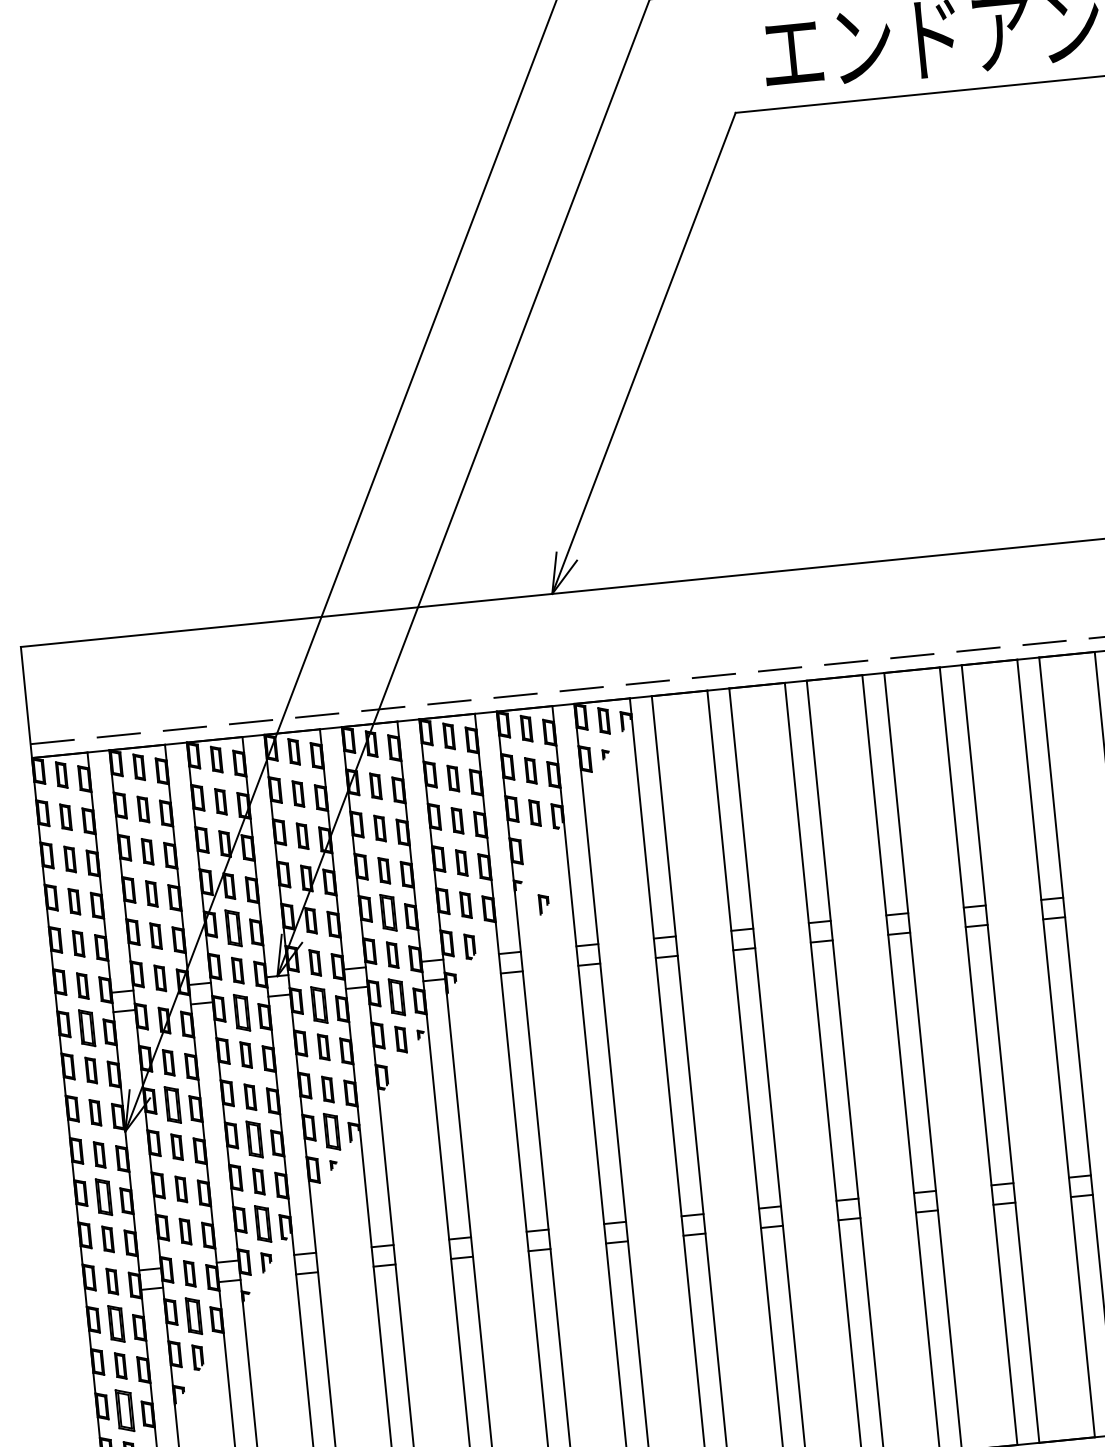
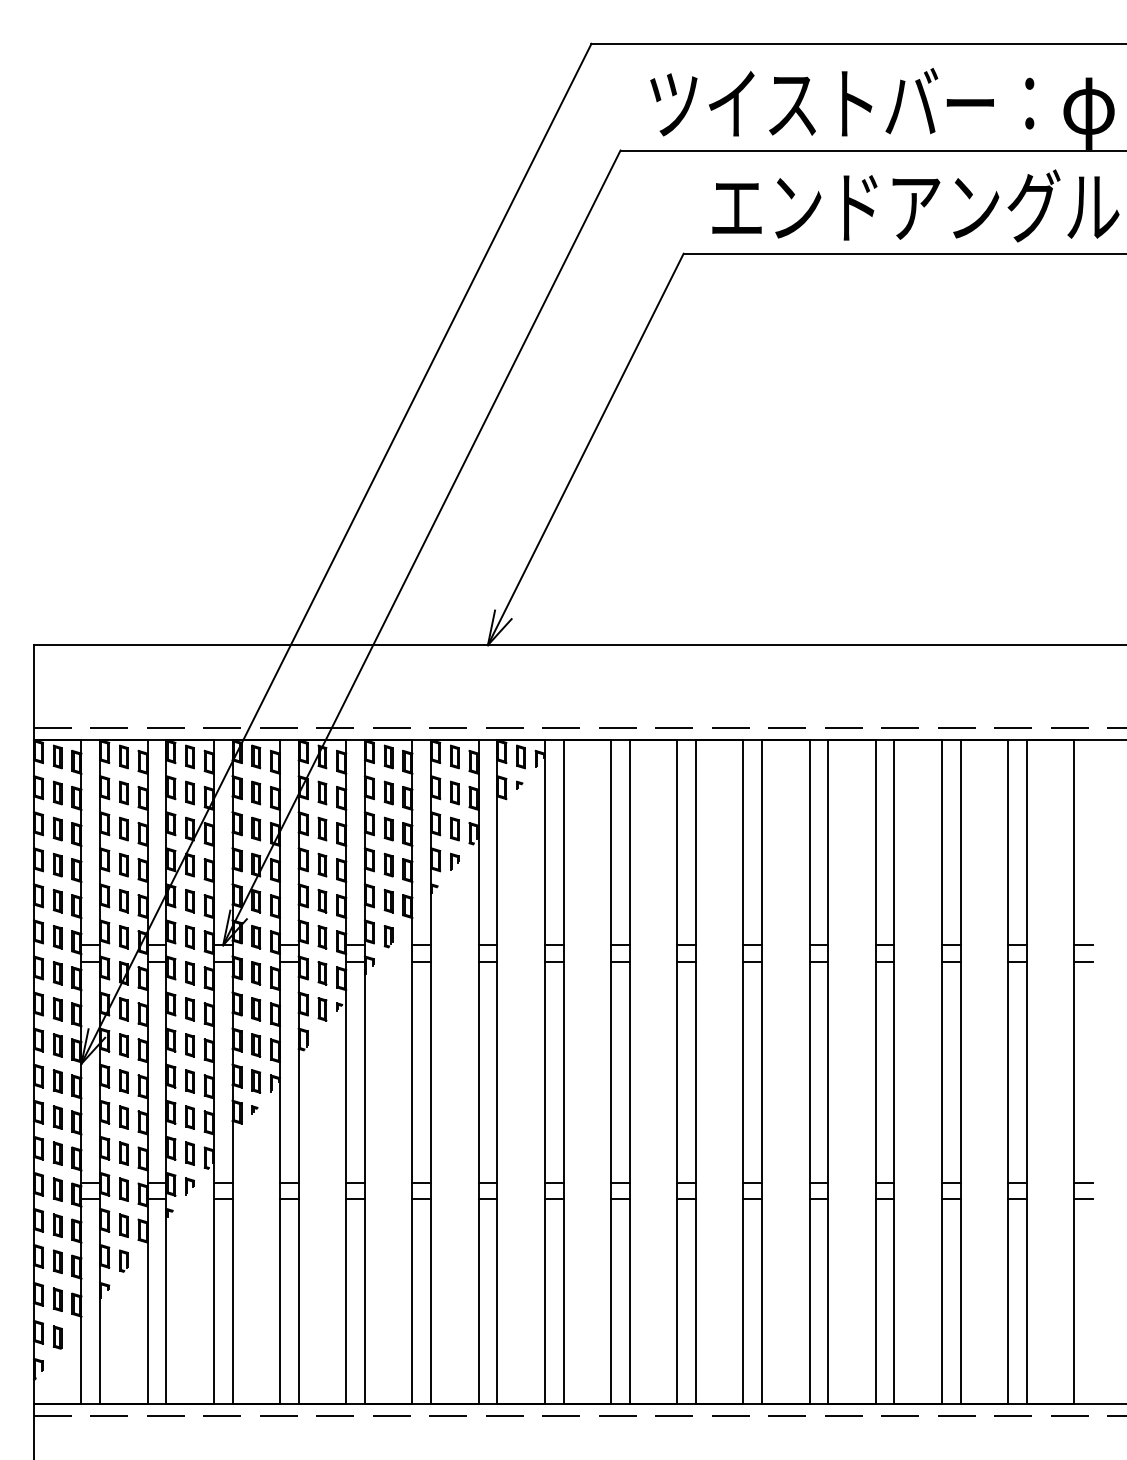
part: (543, 903) -> (454, 861), moved
part: (388, 913) -> (322, 901), size x0.71
part: (232, 928) -> (189, 901), size x0.71
part: (396, 997) -> (322, 973), size x0.71
part: (319, 1005) -> (256, 973), size x0.71
part: (241, 1013) -> (189, 973), size x0.71
part: (86, 1028) -> (57, 973), size x0.71
part: (172, 1105) -> (123, 1045), size x0.71
part: (332, 1131) -> (256, 1081), size x0.71
part: (253, 1139) -> (189, 1081), size x0.71
part: (103, 1197) -> (57, 1117), size x0.71
part: (262, 1223) -> (189, 1153), size x0.71
part: (193, 1315) -> (123, 1225), size x0.71
part: (116, 1323) -> (57, 1225), size x0.71
part: (124, 1410) -> (57, 1299), size x0.62

